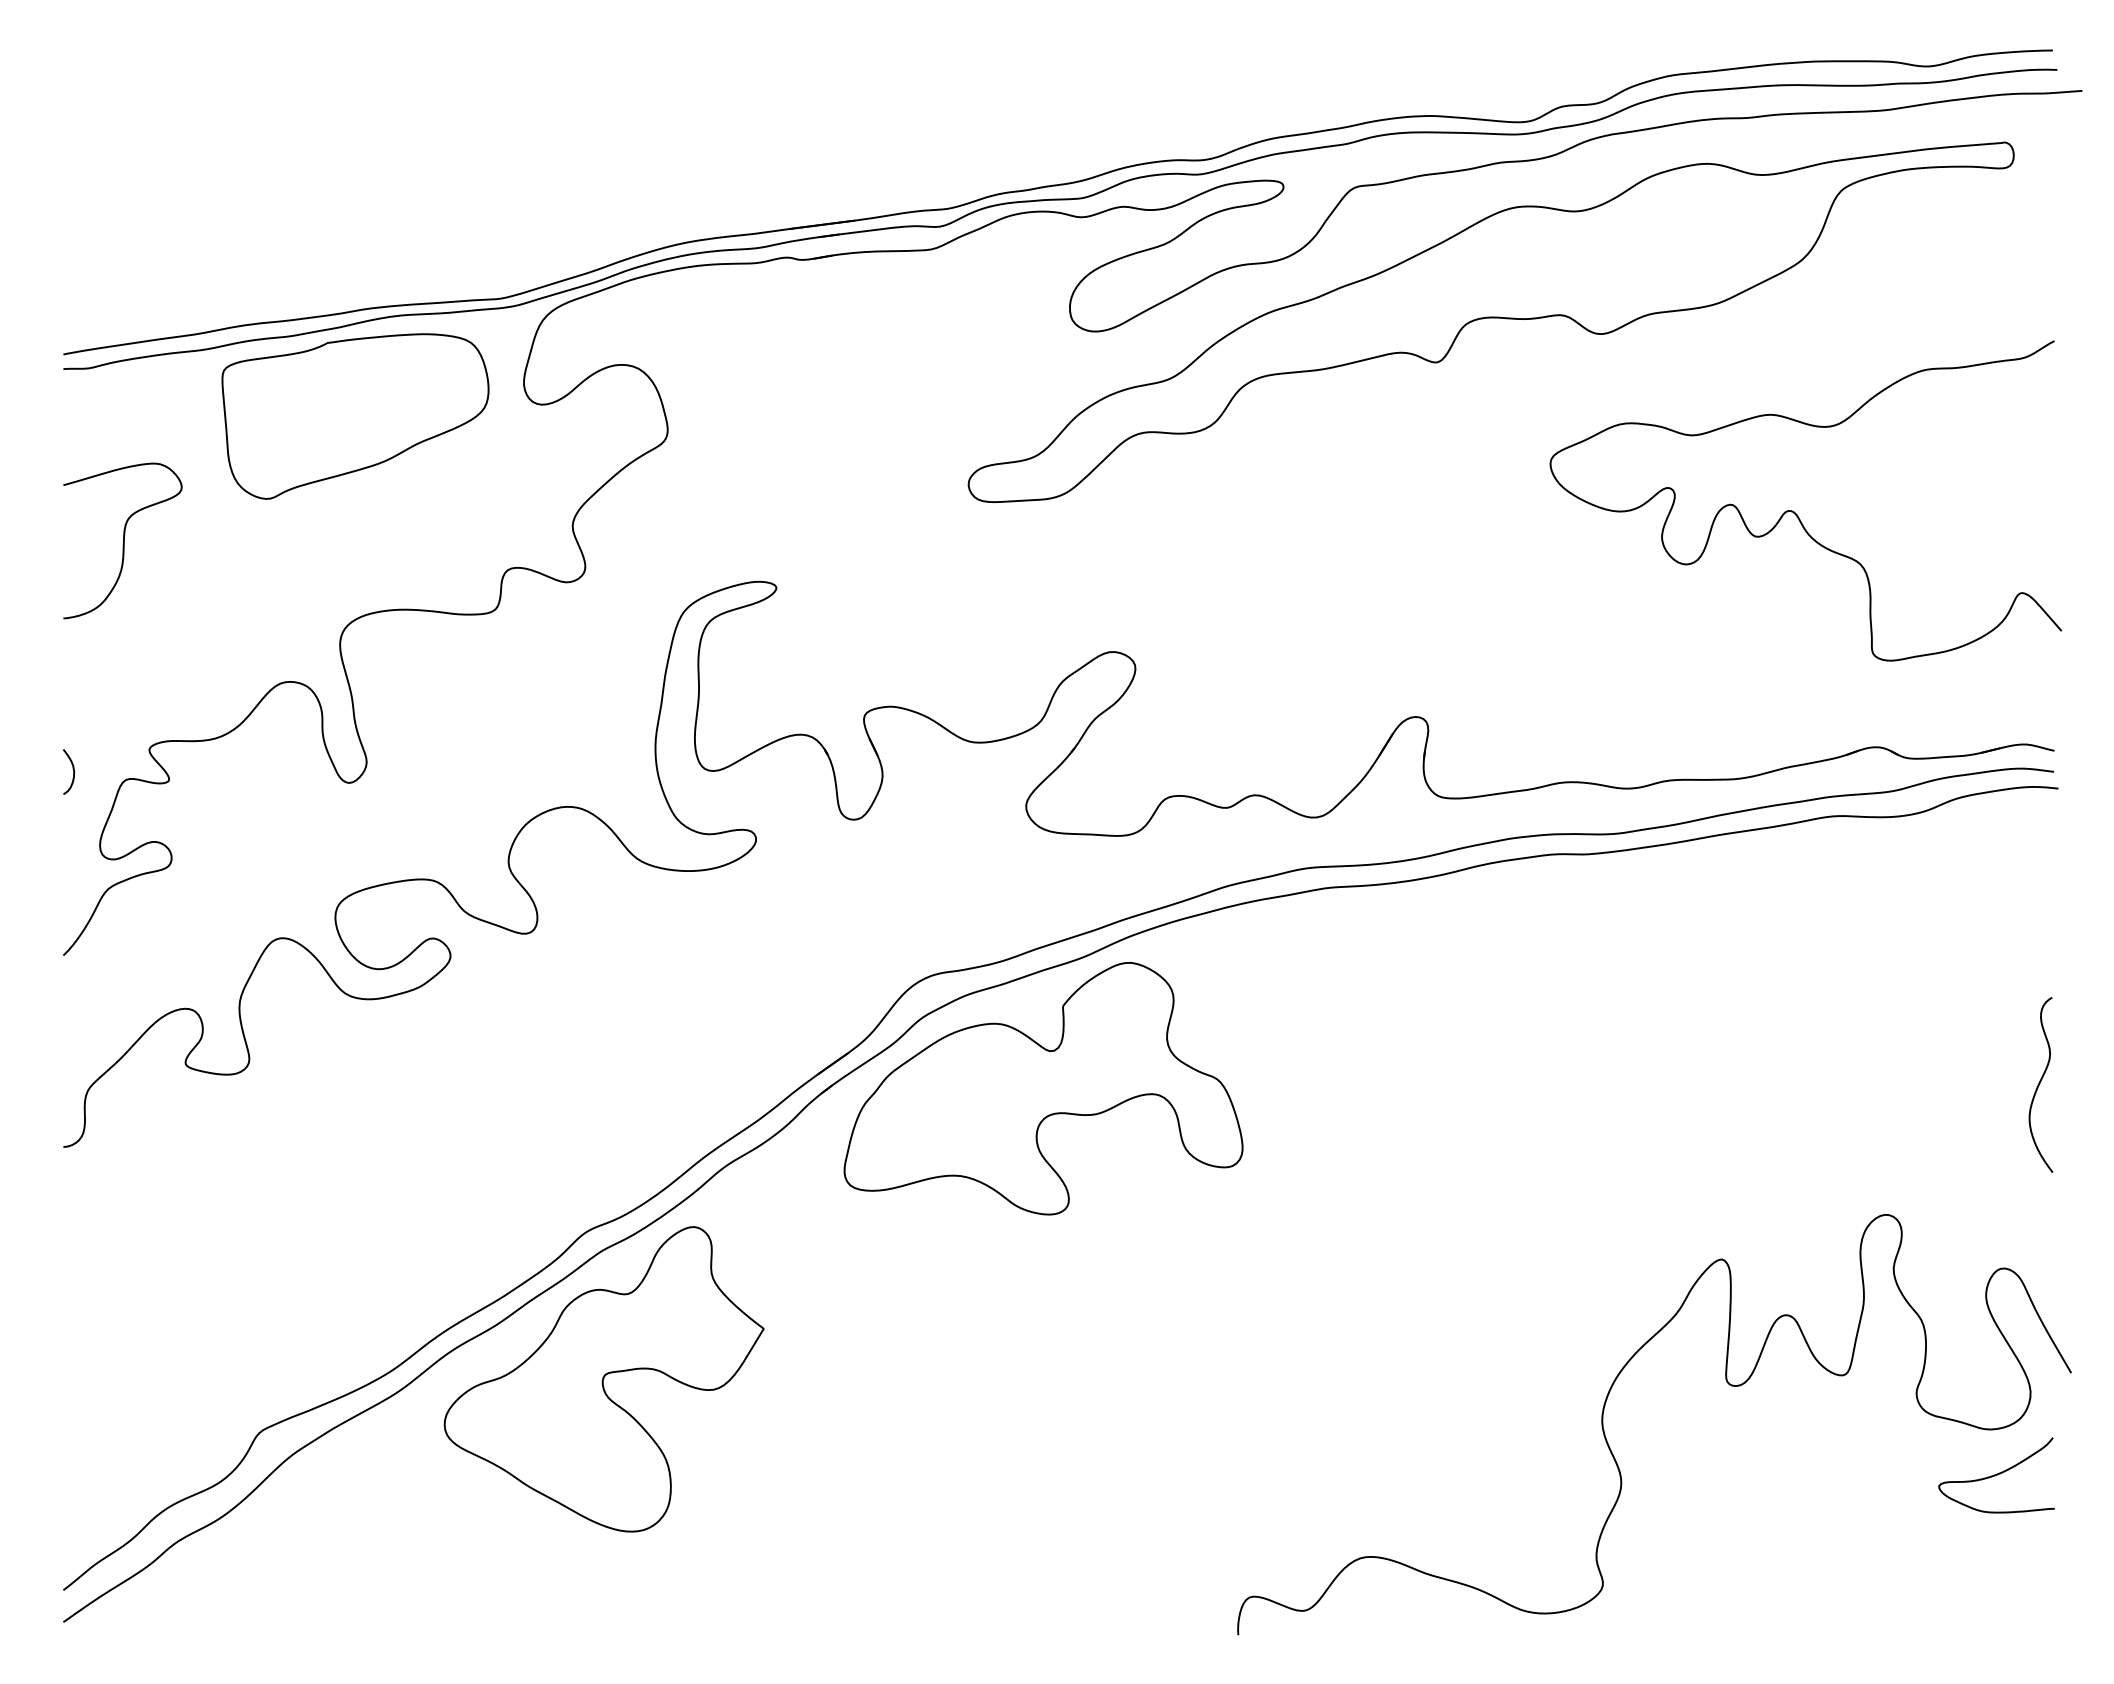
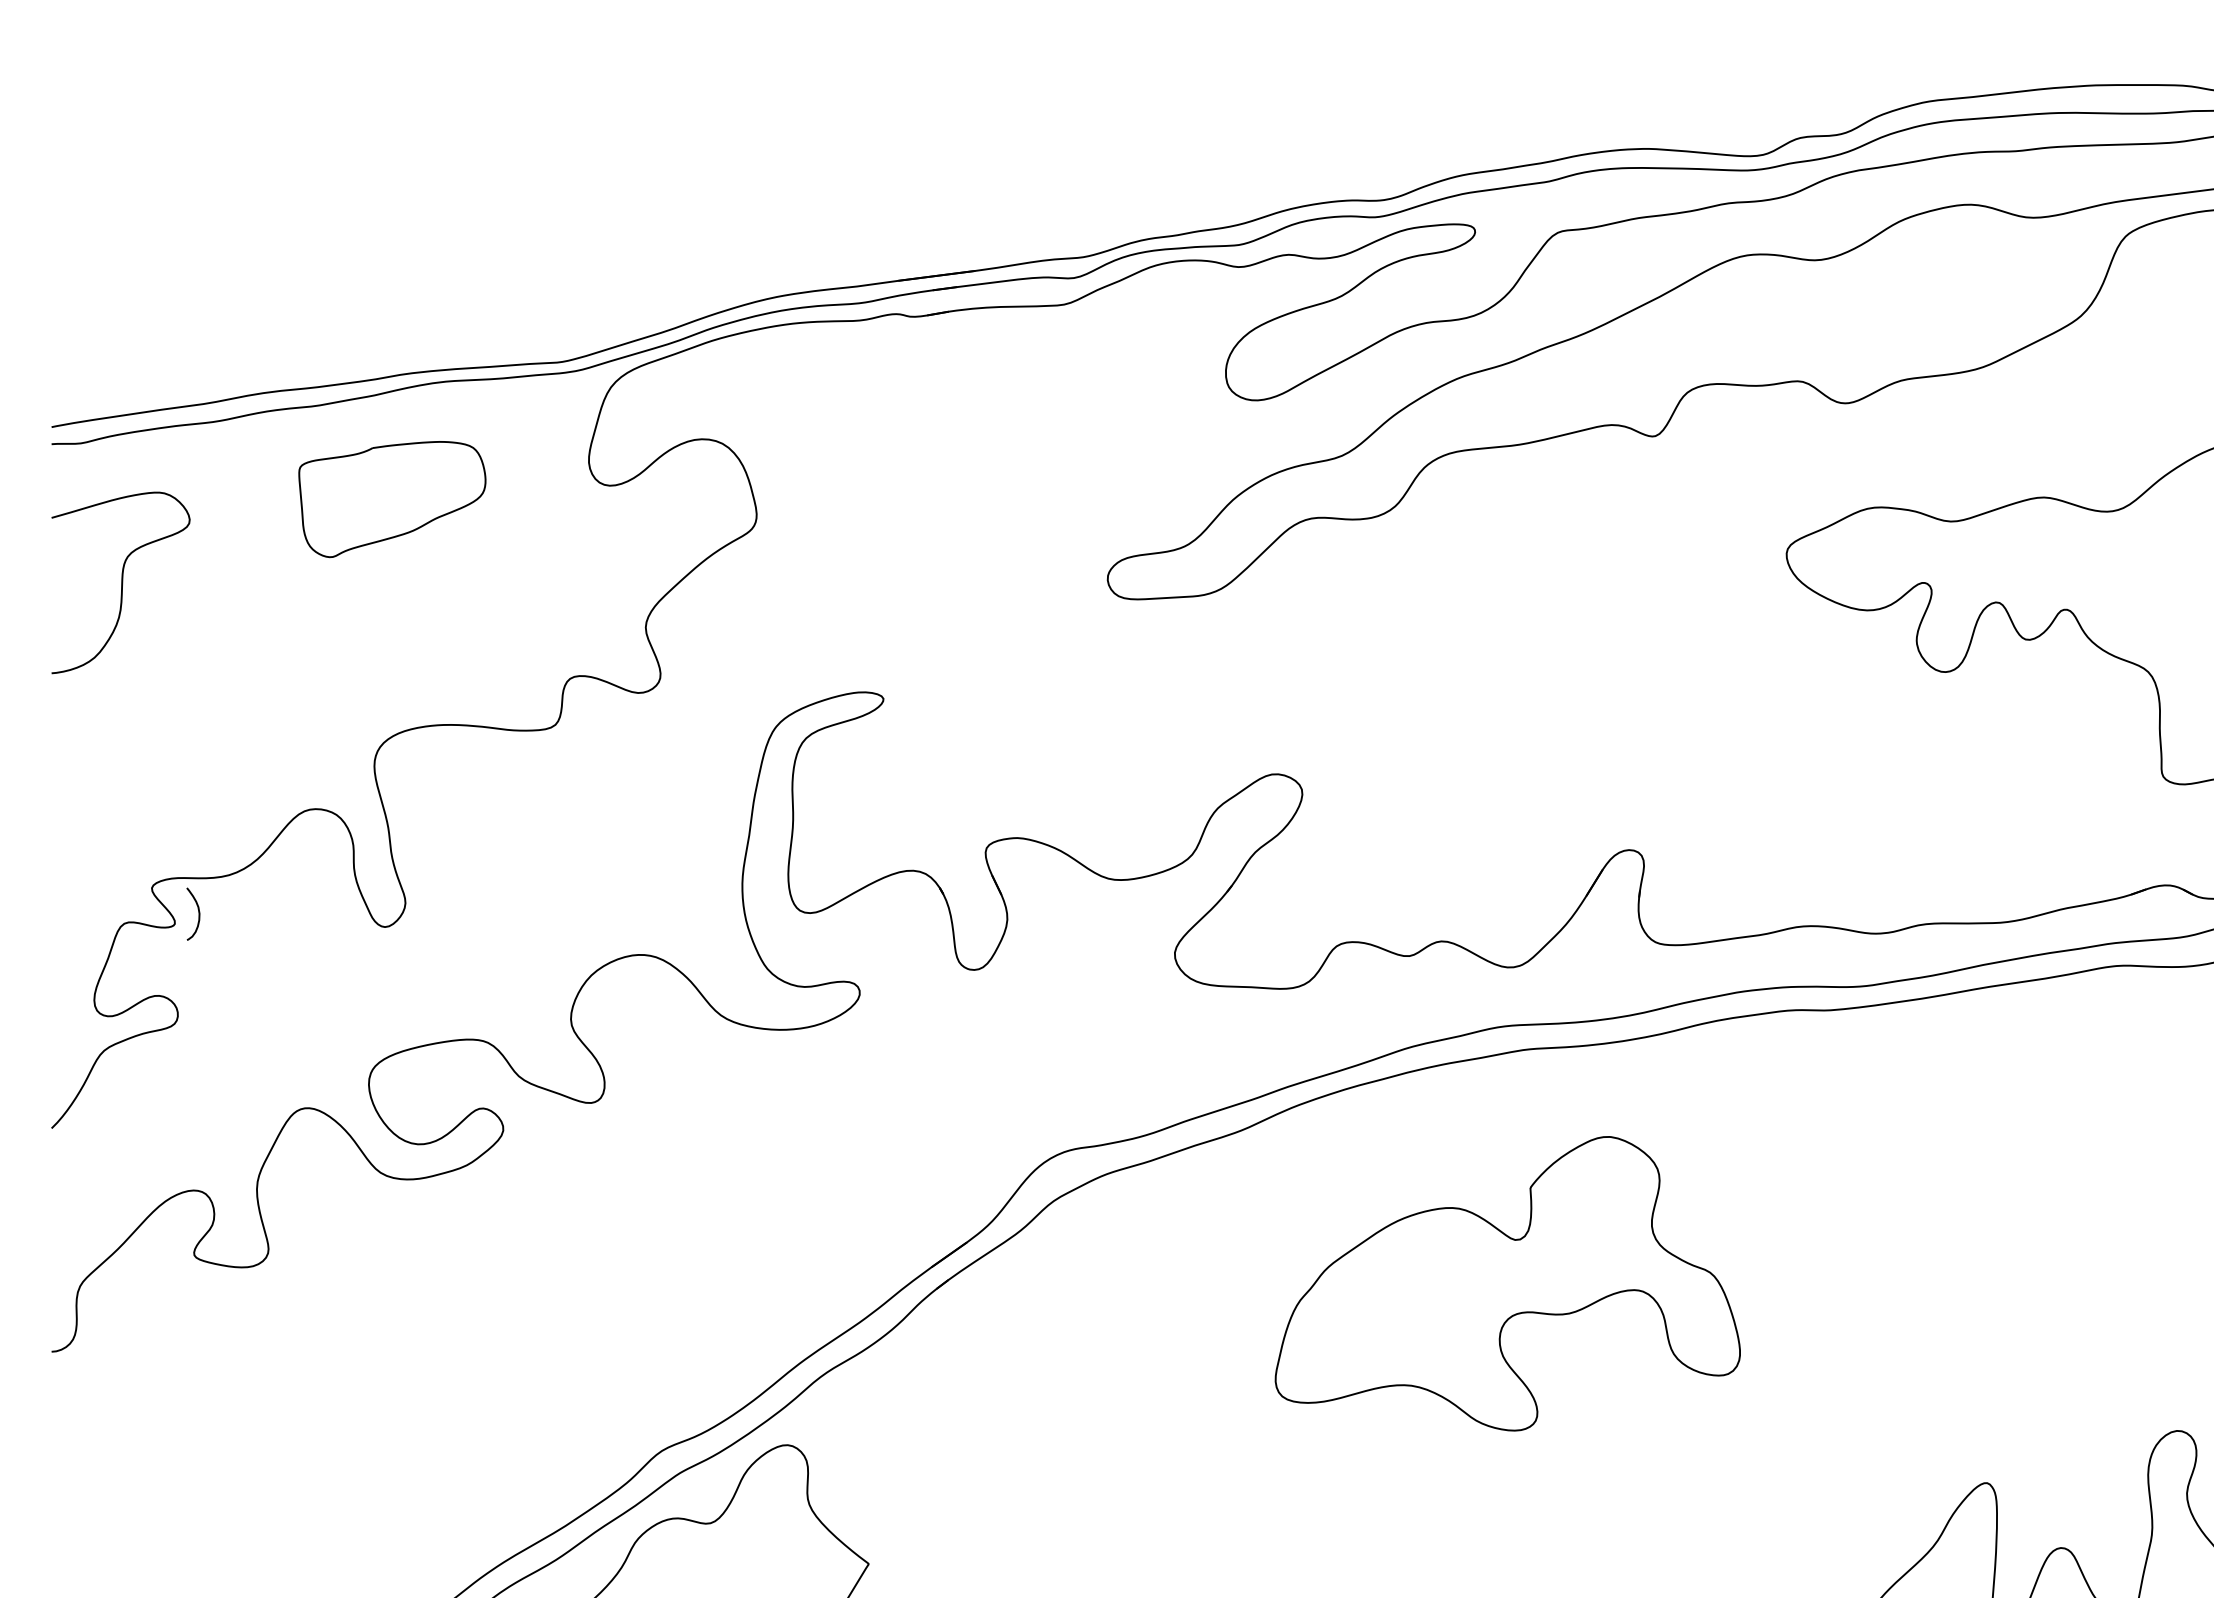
part: (355, 416) -> (392, 499), size x0.6
curve: (123, 540) -> (121, 582), moved
curve: (72, 769) -> (197, 911), moved
part: (1043, 1088) -> (1507, 1283), moved

